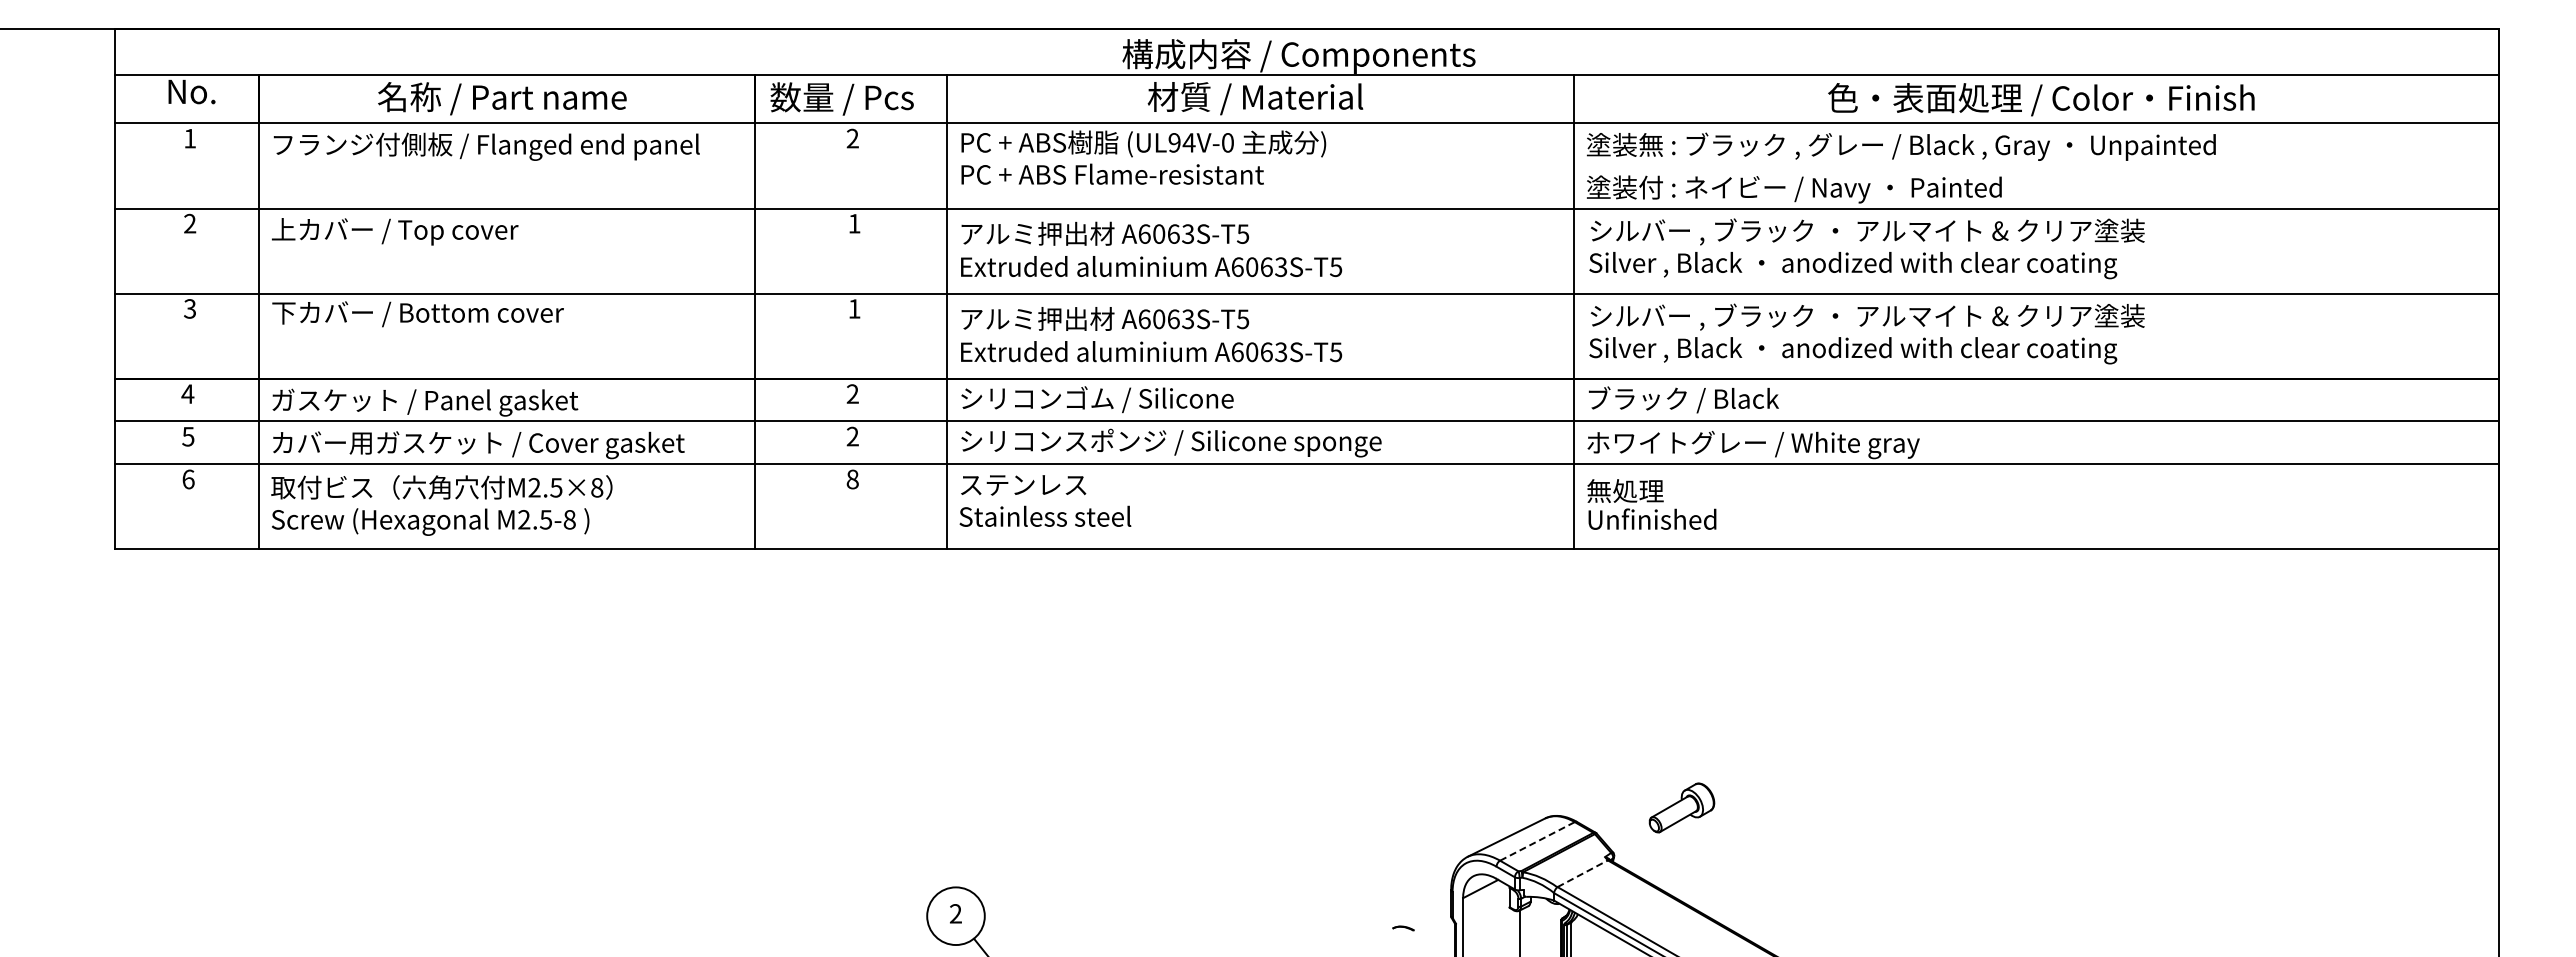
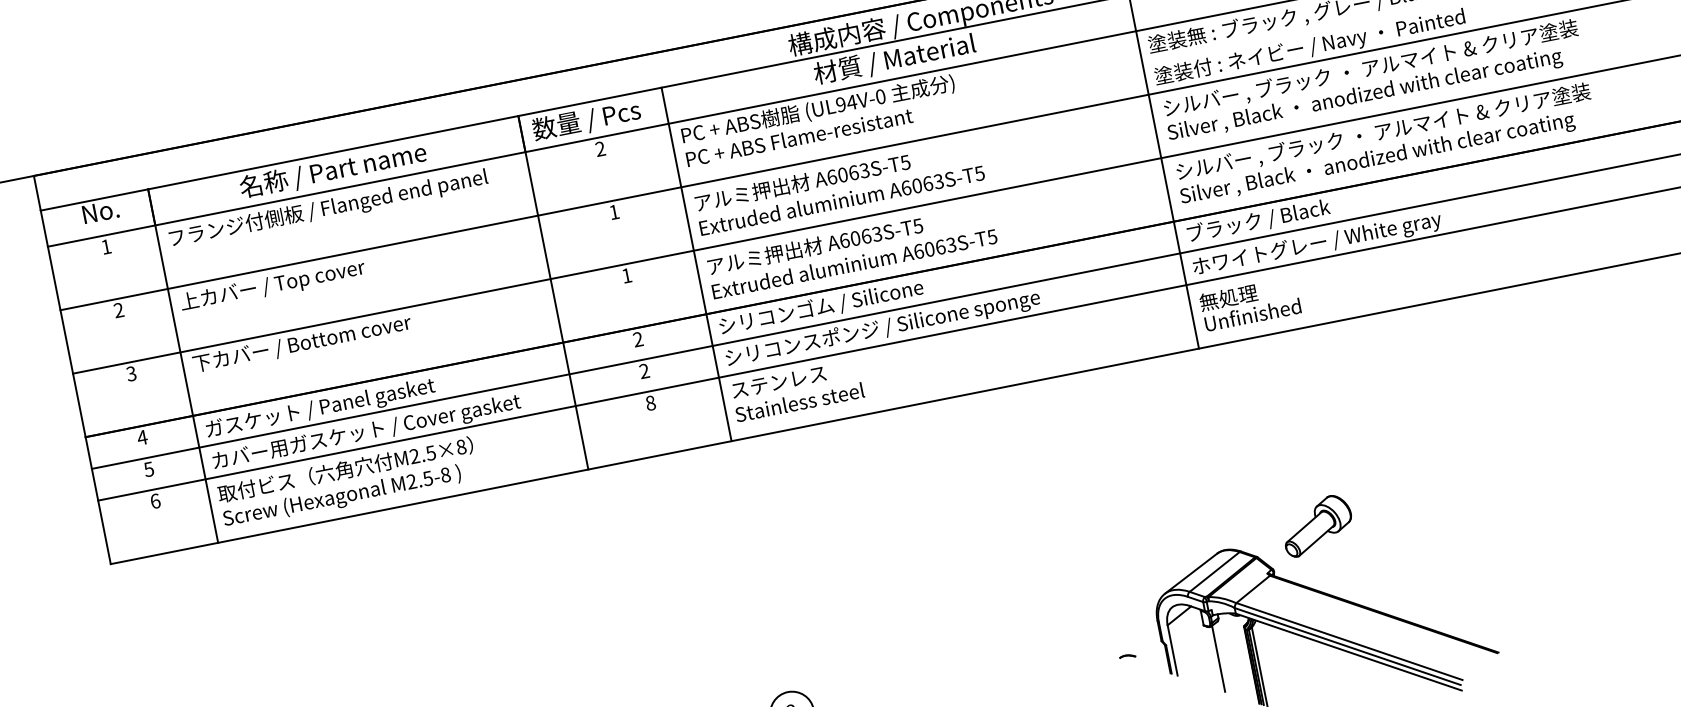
part: (1681, 807) -> (1317, 525), size x1.43
line: (1537, 841) -> (1214, 572), dashed -> solid
line: (1583, 873) -> (1253, 589), dashed -> solid

